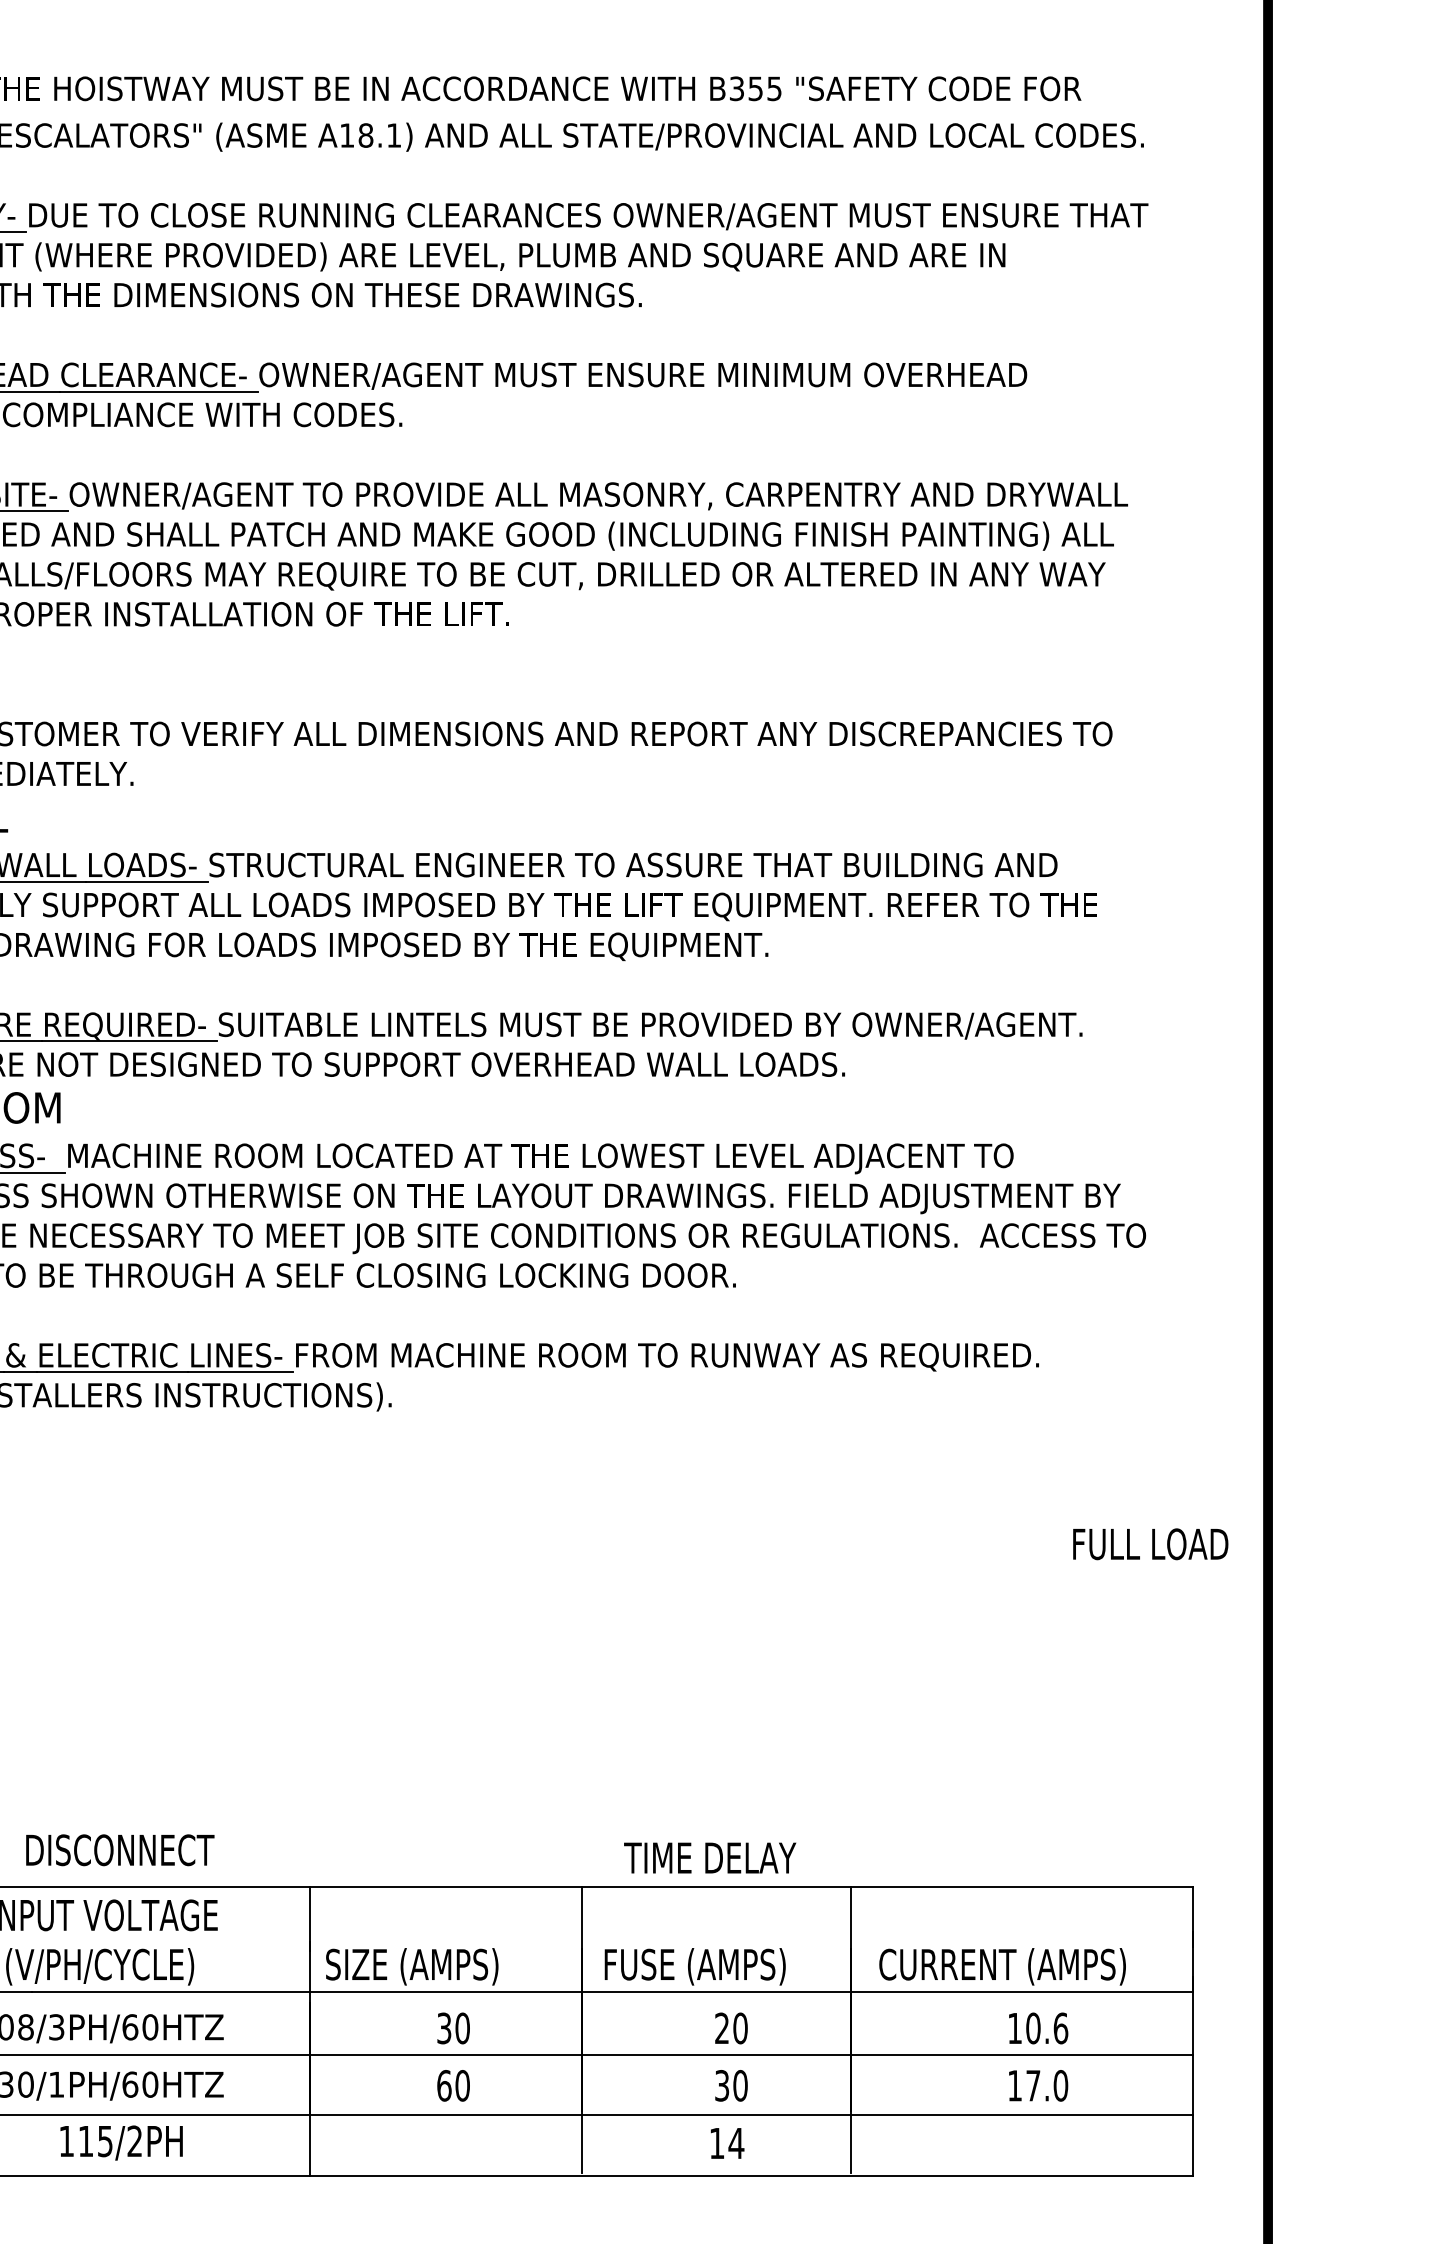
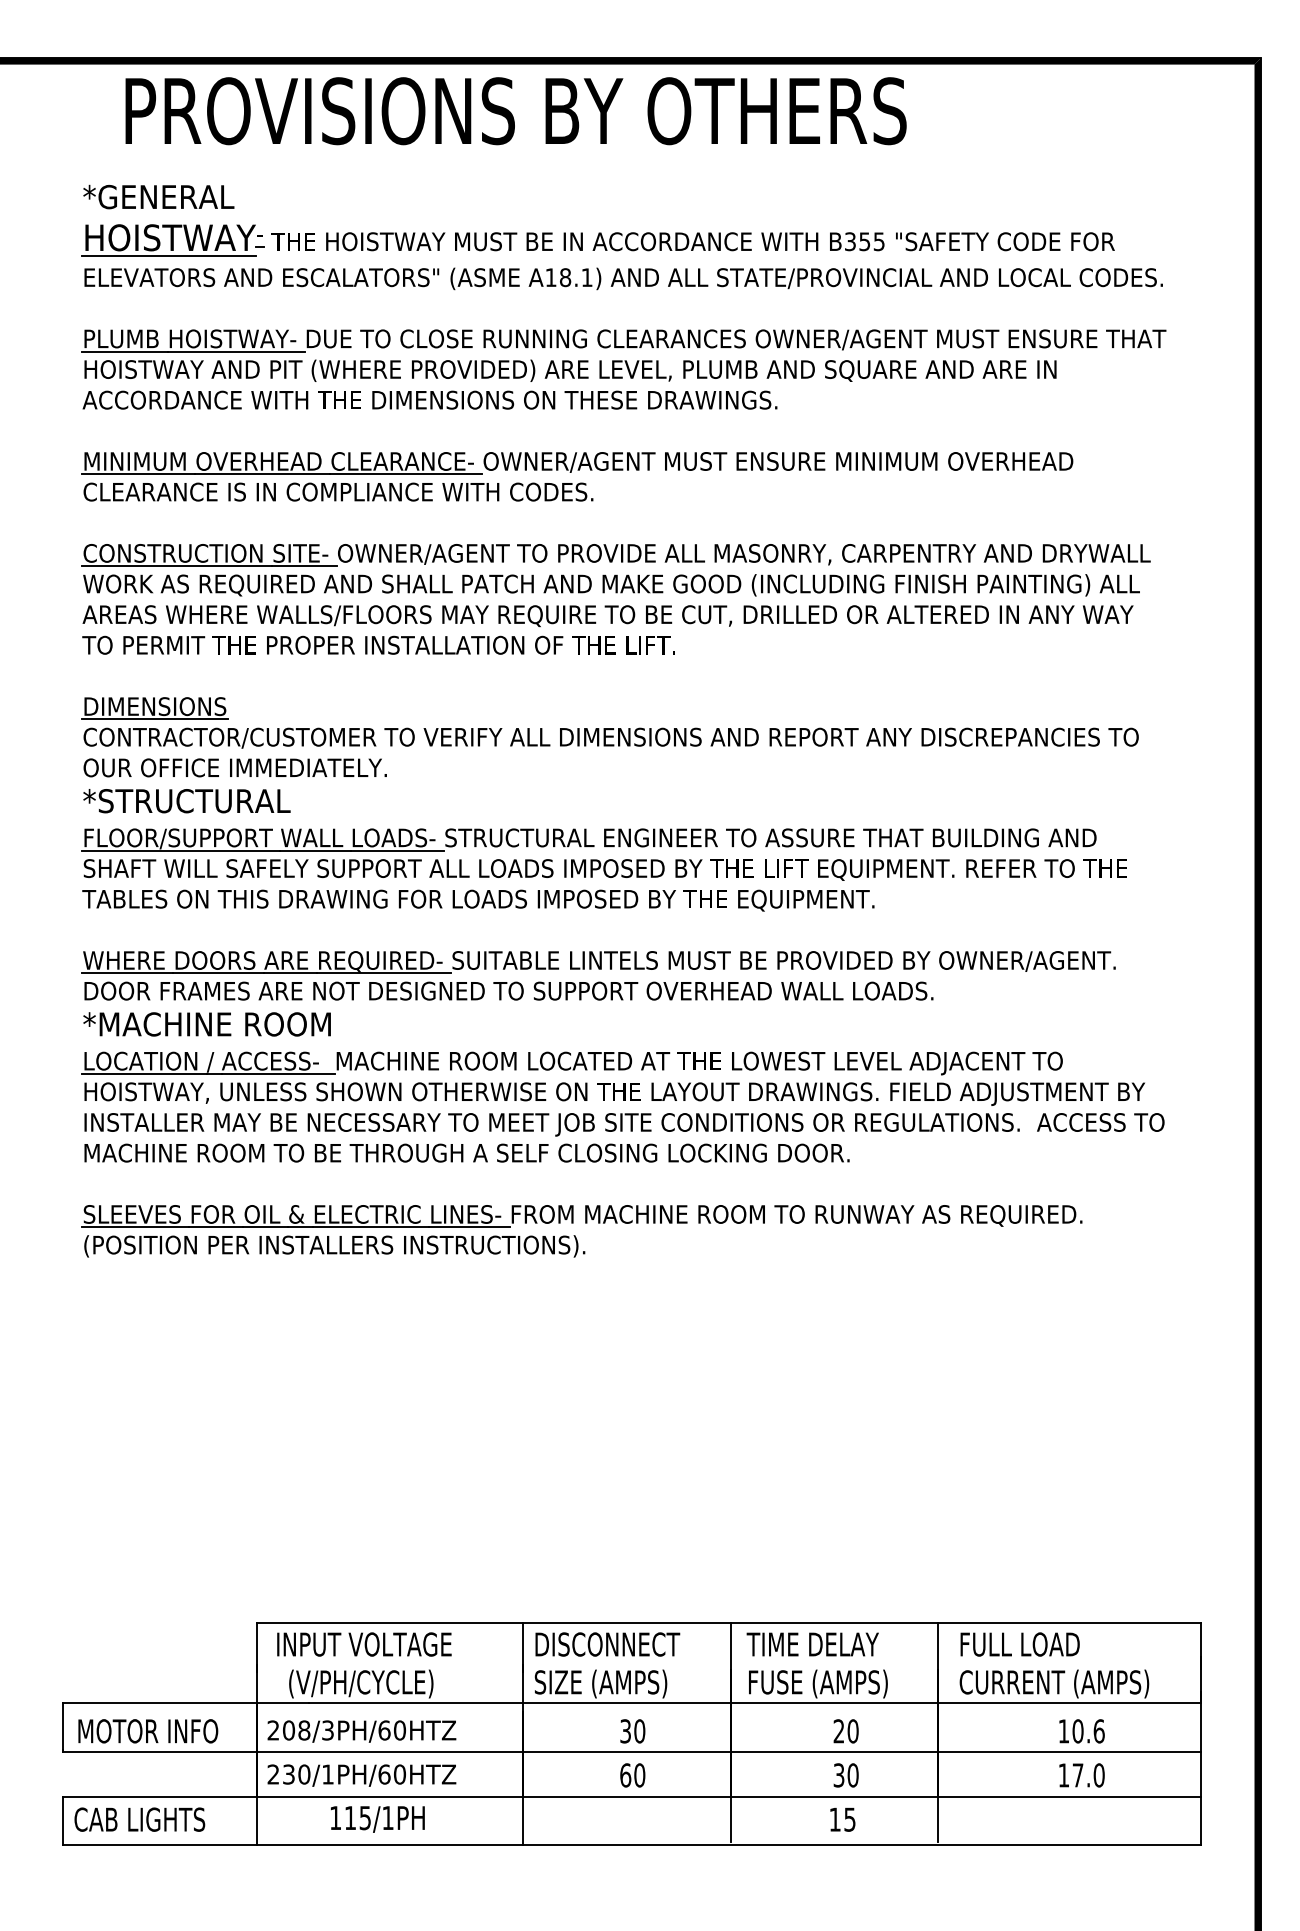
text: (1149, 1544) -> (1019, 1644), moved
text: (119, 1850) -> (607, 1644), moved
text: (709, 1858) -> (812, 1644), moved
text: (134, 2140) -> (387, 1817), 115/2PH -> 115/1PH
text: (735, 2143) -> (849, 1819), 14 -> 15

